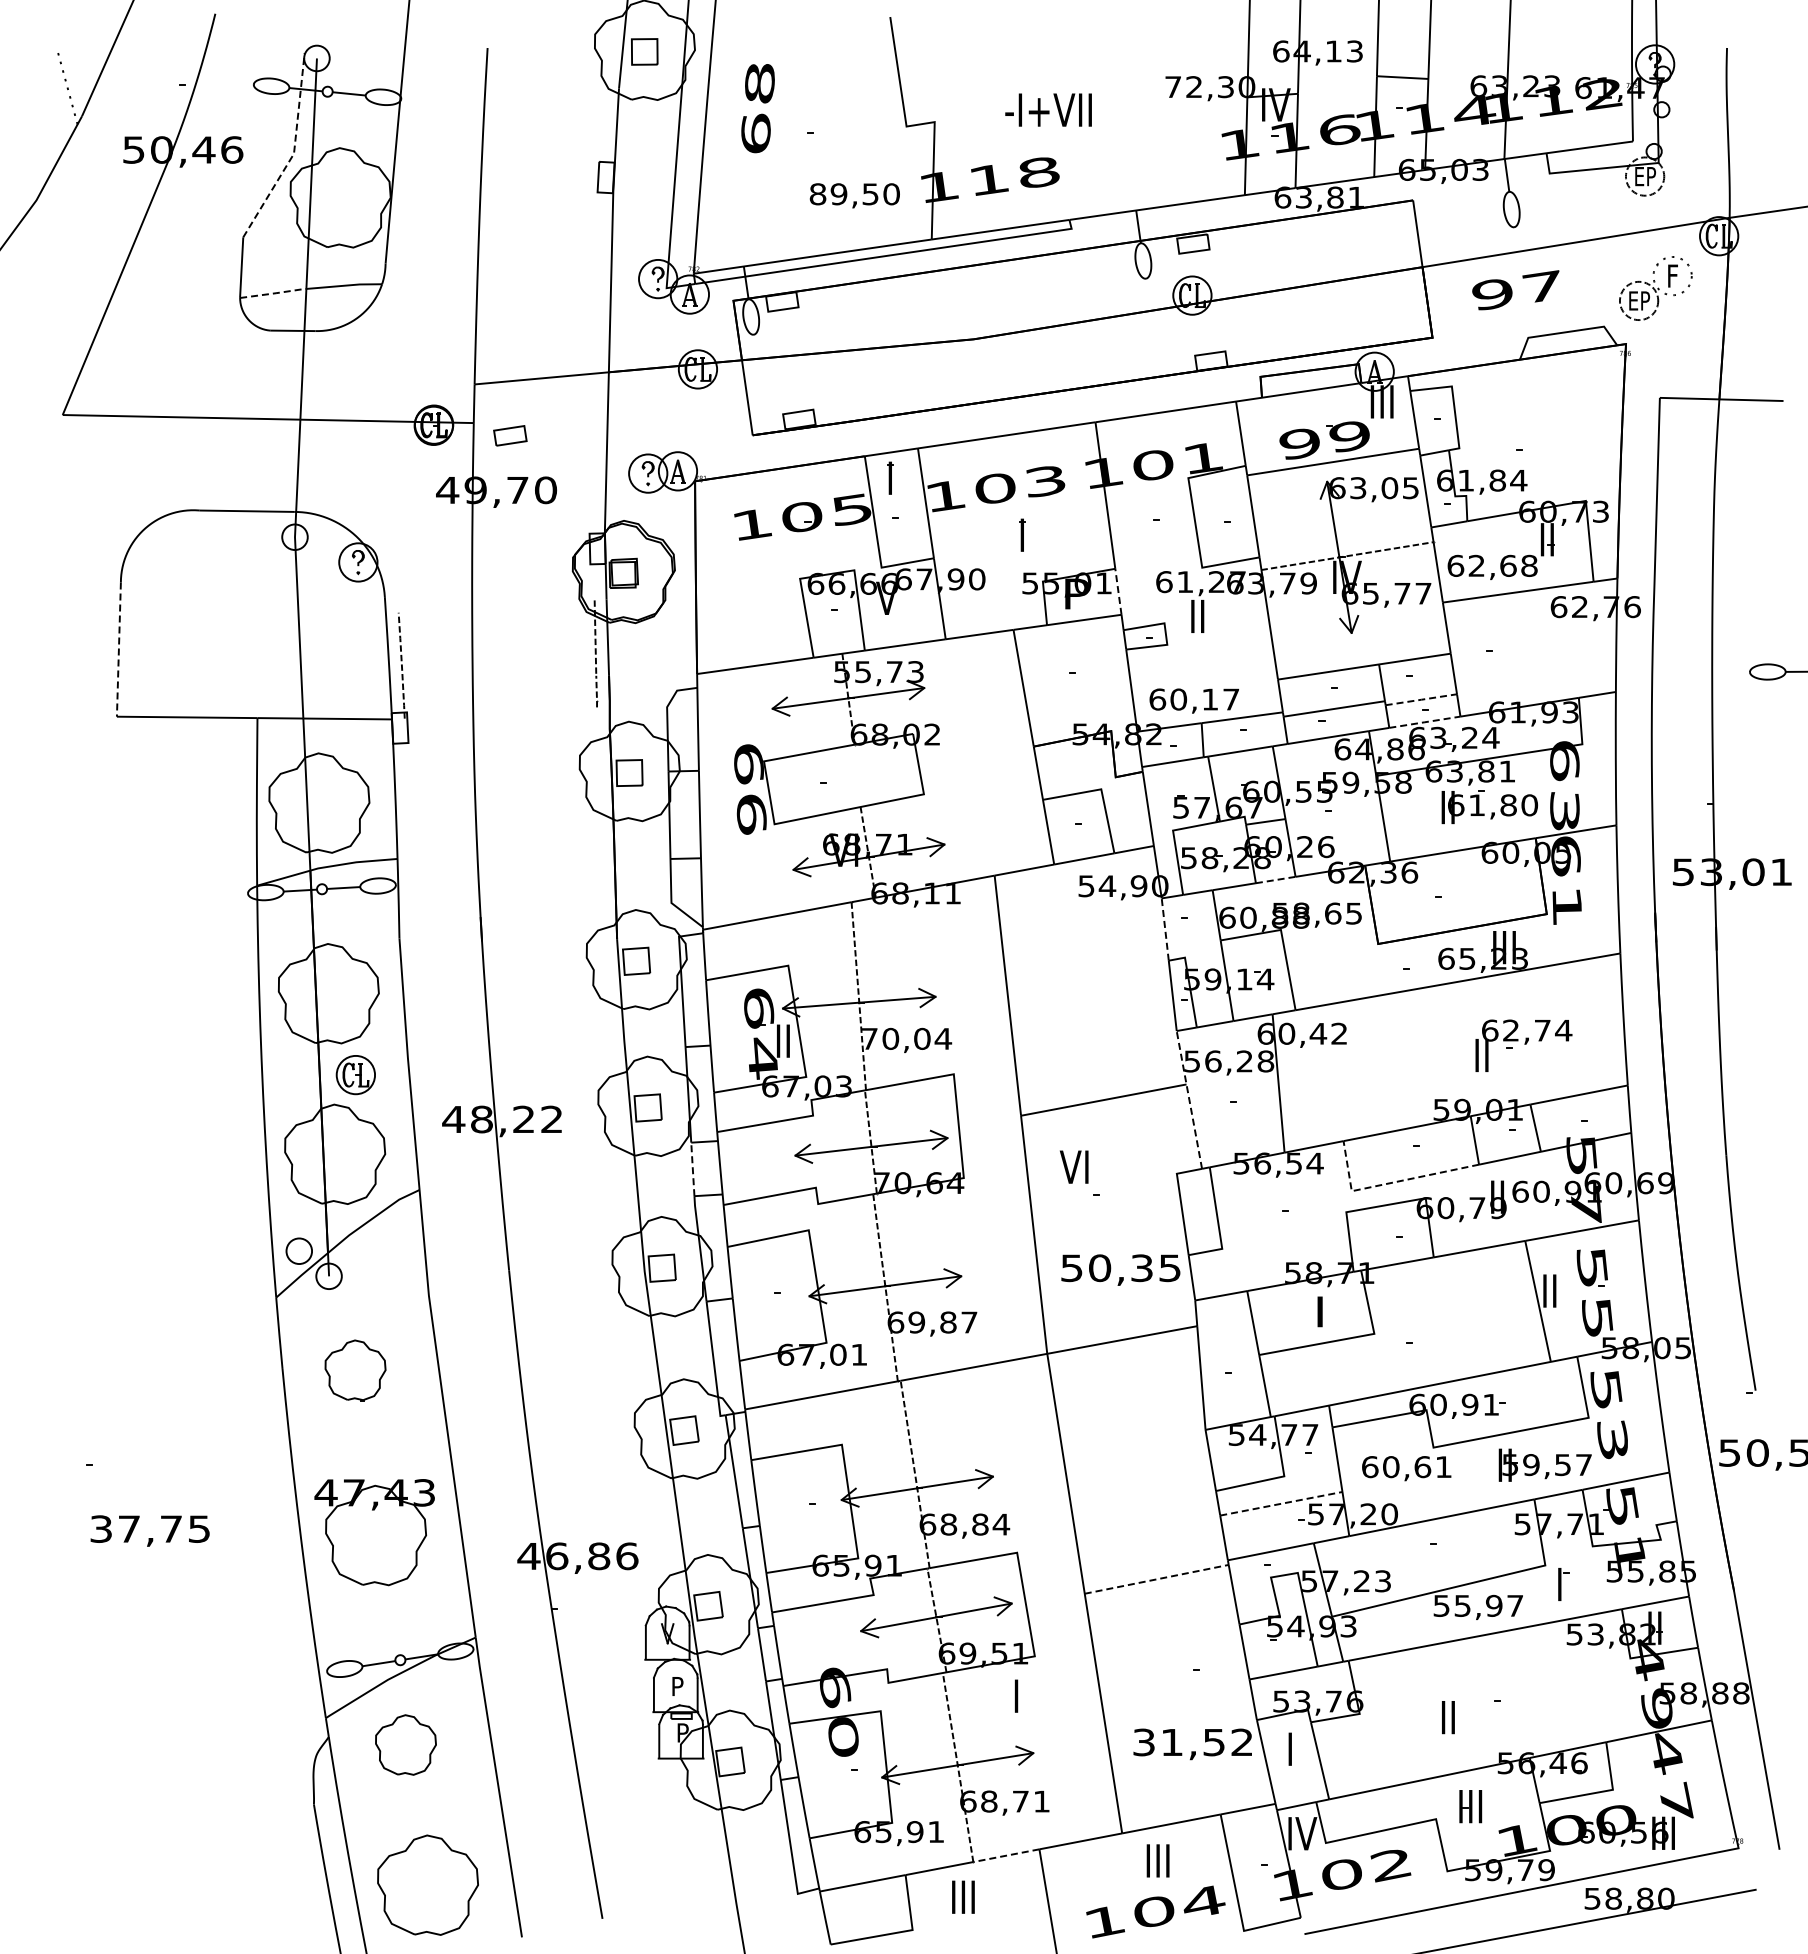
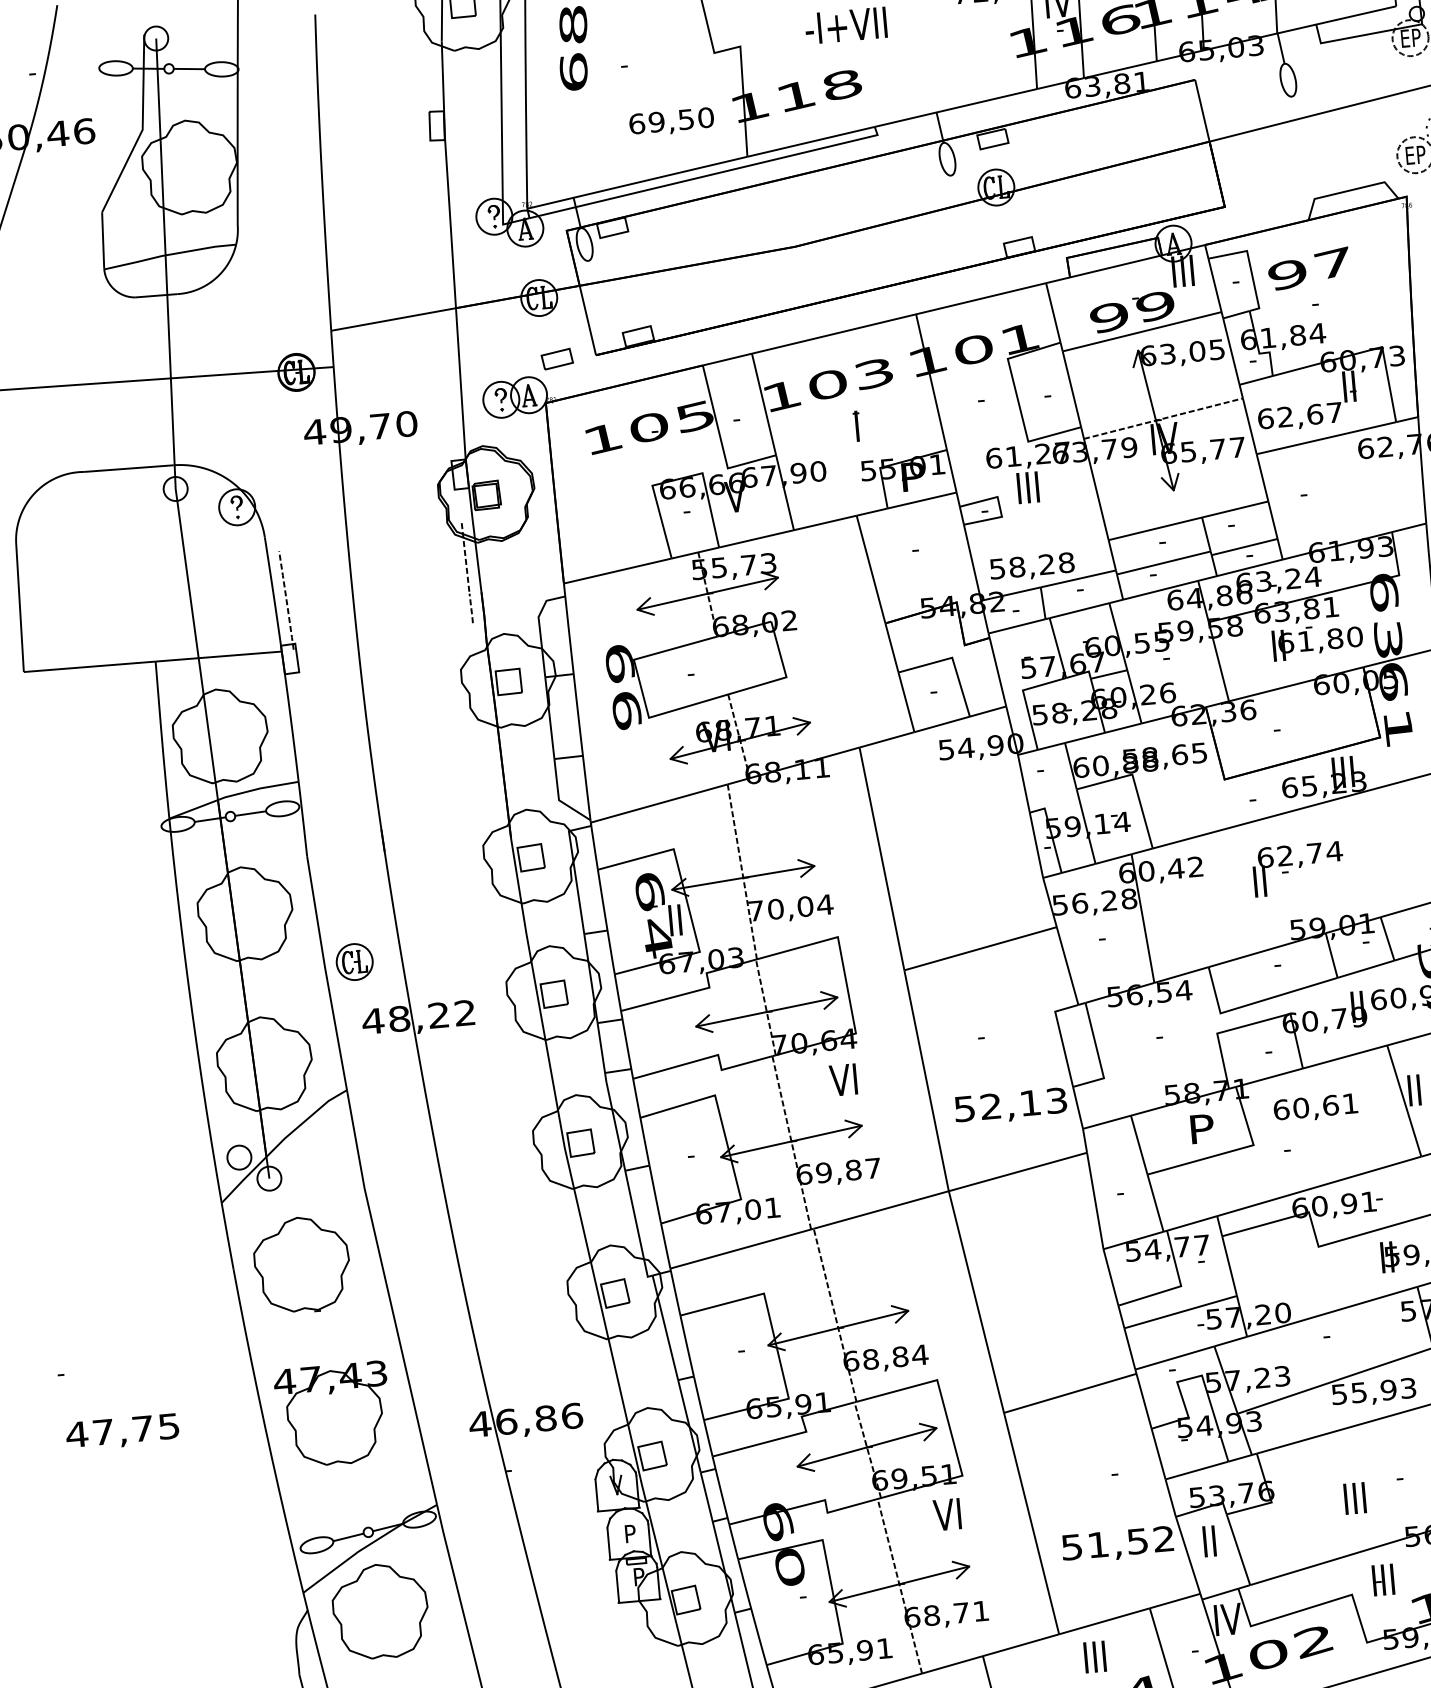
line: (294, 151) -> (142, 127), dashed -> solid
text: (817, 194) -> (636, 124), 89,50 -> 69,50
text: (1515, 290) -> (1308, 269), moved
line: (274, 293) -> (136, 262), dashed -> solid
part: (510, 435) -> (557, 358), moved
part: (890, 477) -> (728, 383), removed
text: (1529, 565) -> (1334, 412), 62,68 -> 62,67
line: (1118, 591) -> (951, 470), dashed -> solid
text: (1197, 615) -> (1027, 486), II -> III
line: (118, 650) -> (19, 609), dashed -> solid
text: (1194, 699) -> (1032, 565), 60,17 -> 58,28
line: (1421, 699) -> (1244, 546), dashed -> solid
line: (1424, 722) -> (1249, 568), dashed -> solid
line: (1275, 880) -> (1123, 728), dashed -> solid
line: (1165, 929) -> (1024, 783), dashed -> solid
part: (1523, 1045) -> (1298, 868), moved
part: (355, 1075) -> (354, 962), moved
line: (1189, 1099) -> (1060, 941), dashed -> solid
text: (1073, 1166) -> (842, 1079), moved
line: (692, 1169) -> (601, 1048), dashed -> solid
line: (1389, 1183) -> (1255, 1003), dashed -> solid
text: (1134, 1268) -> (1023, 1103), 50,35 -> 52,13
text: (1321, 1311) -> (1202, 1128), I -> P
part: (355, 1370) -> (302, 1264), size x1.67
text: (1406, 1468) -> (1315, 1108), moved
line: (1281, 1503) -> (1180, 1311), dashed -> solid
text: (100, 1528) -> (76, 1434), 37,75 -> 47,75
line: (1156, 1579) -> (1070, 1393), dashed -> solid
text: (1515, 1605) -> (1408, 1387), 55,97 -> 55,93
text: (1014, 1695) -> (946, 1514), I -> VI
text: (1448, 1717) -> (1355, 1498), II -> III
text: (1144, 1741) -> (1072, 1546), 31,52 -> 51,52
part: (405, 1744) -> (380, 1610), size x1.67
text: (1289, 1748) -> (1208, 1540), I -> II
line: (1006, 1855) -> (952, 1664), dashed -> solid

